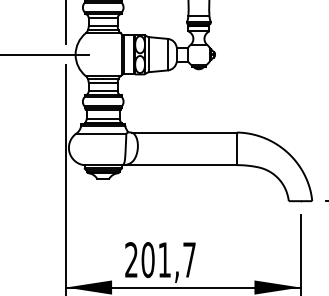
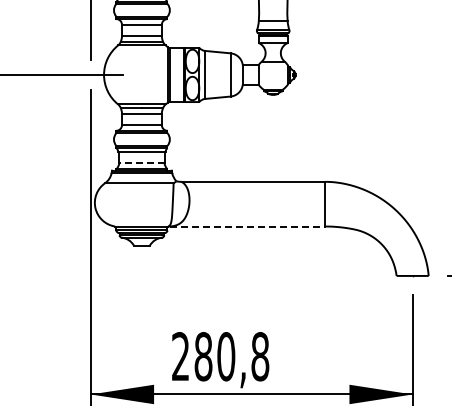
line: (102, 119) -> (141, 163), solid -> dashed
line: (180, 165) -> (247, 226), solid -> dashed
text: (168, 259) -> (231, 356), 201,7 -> 280,8

